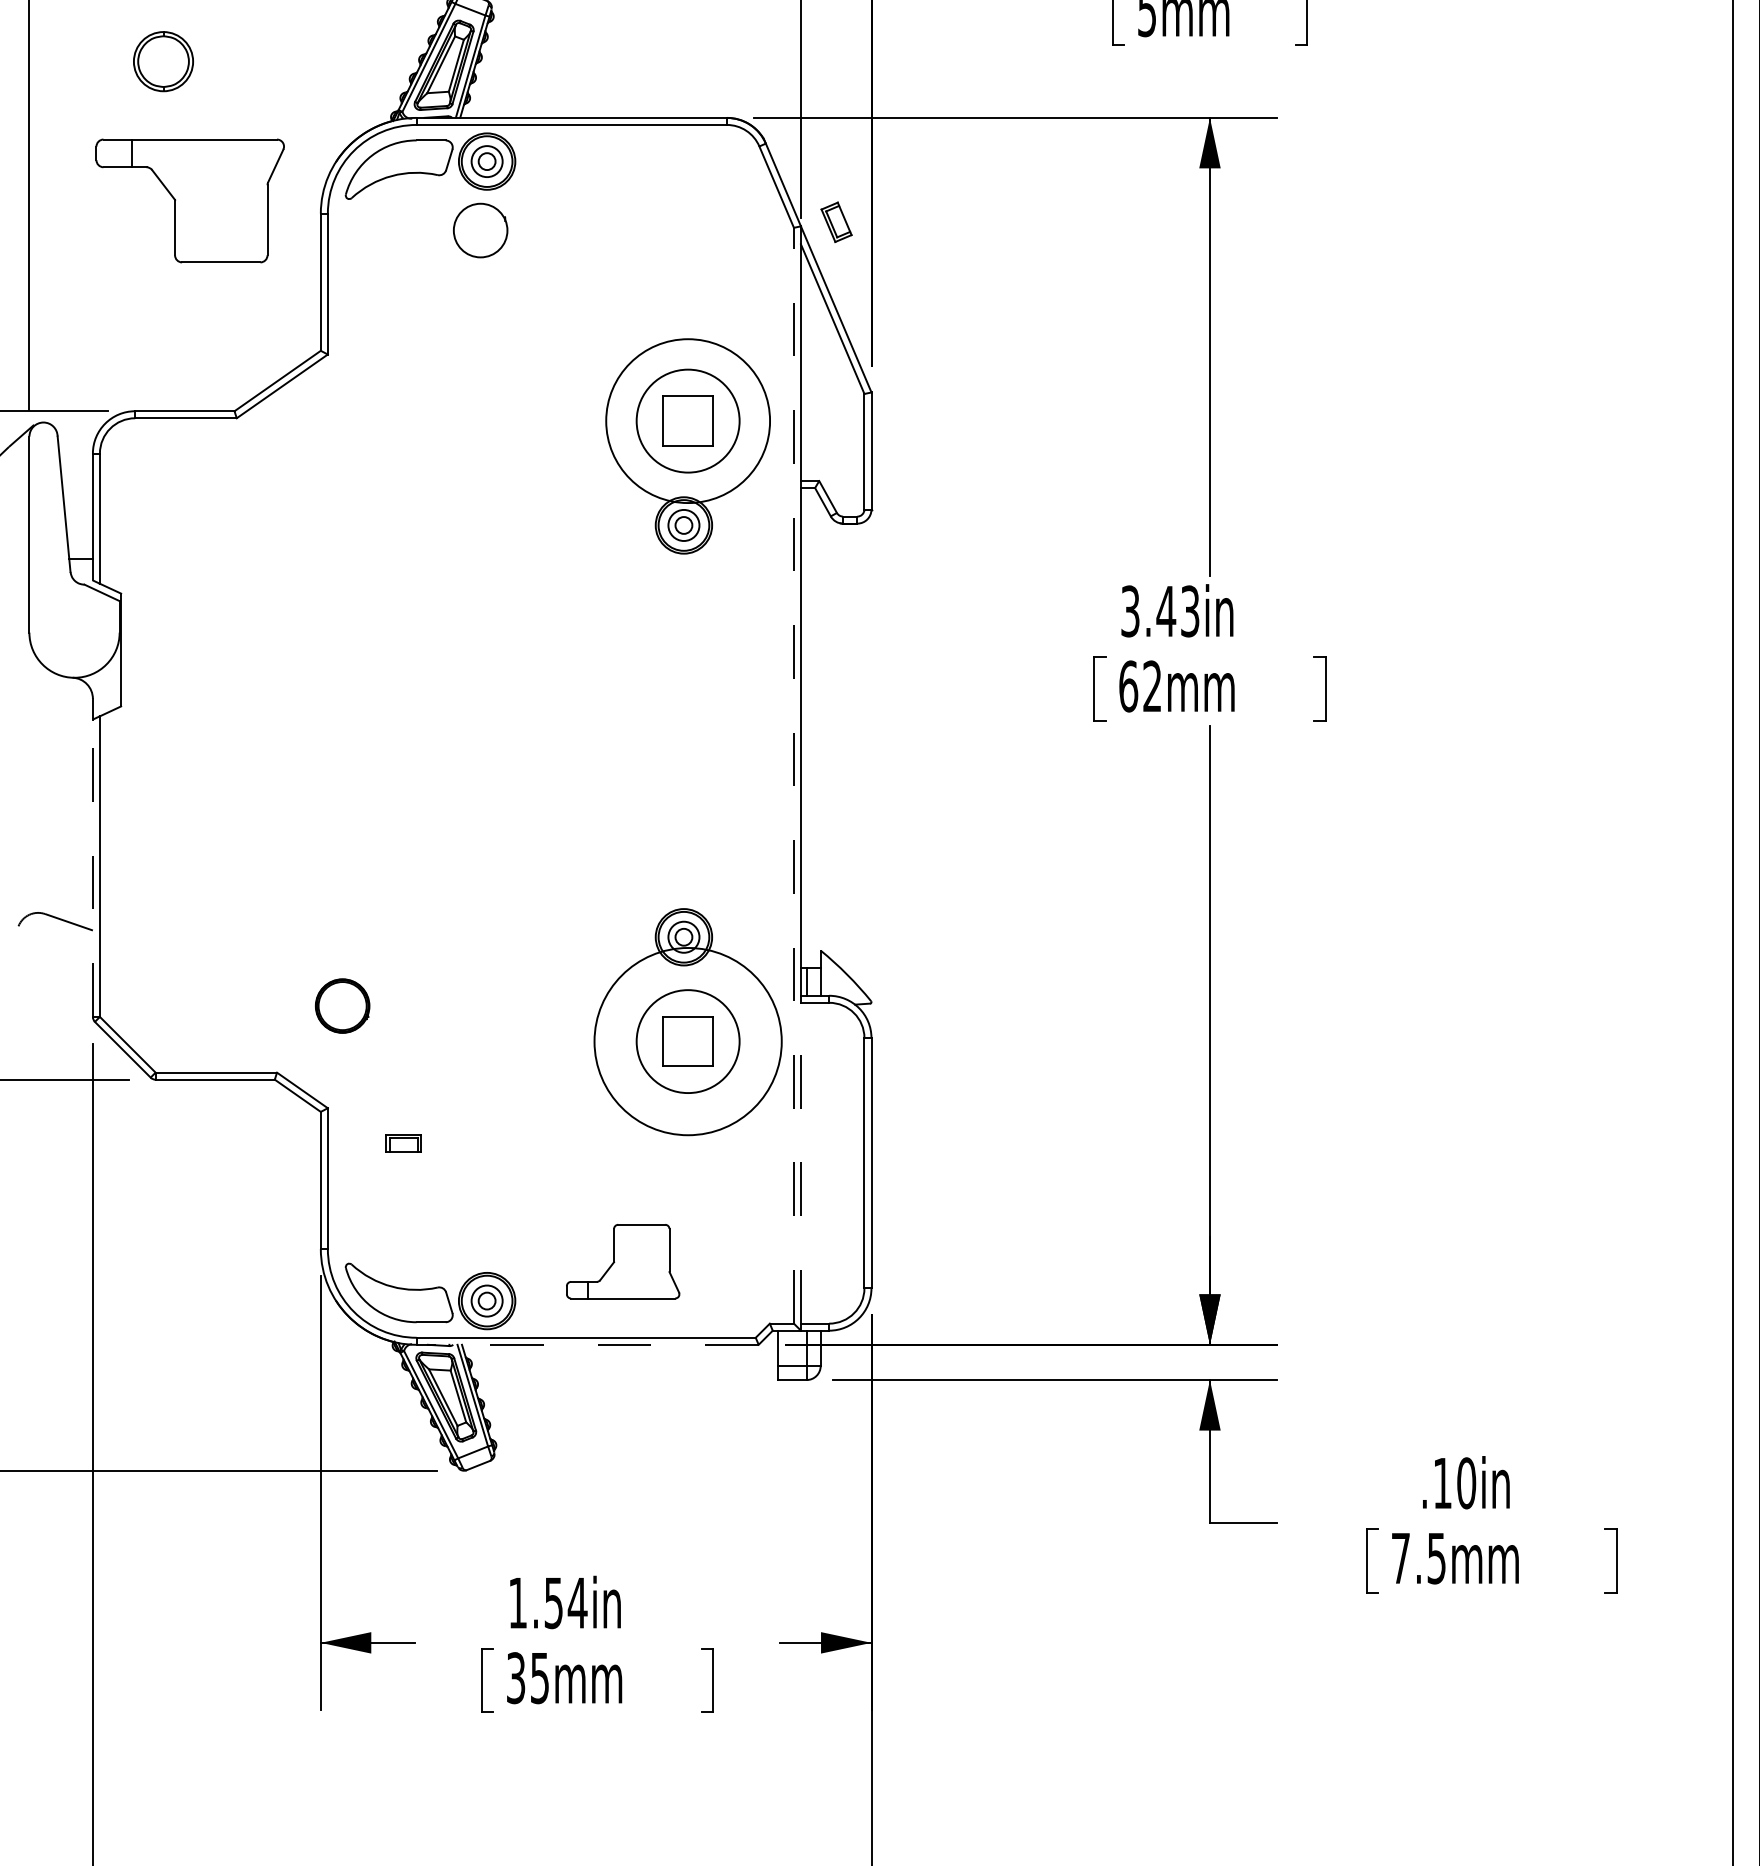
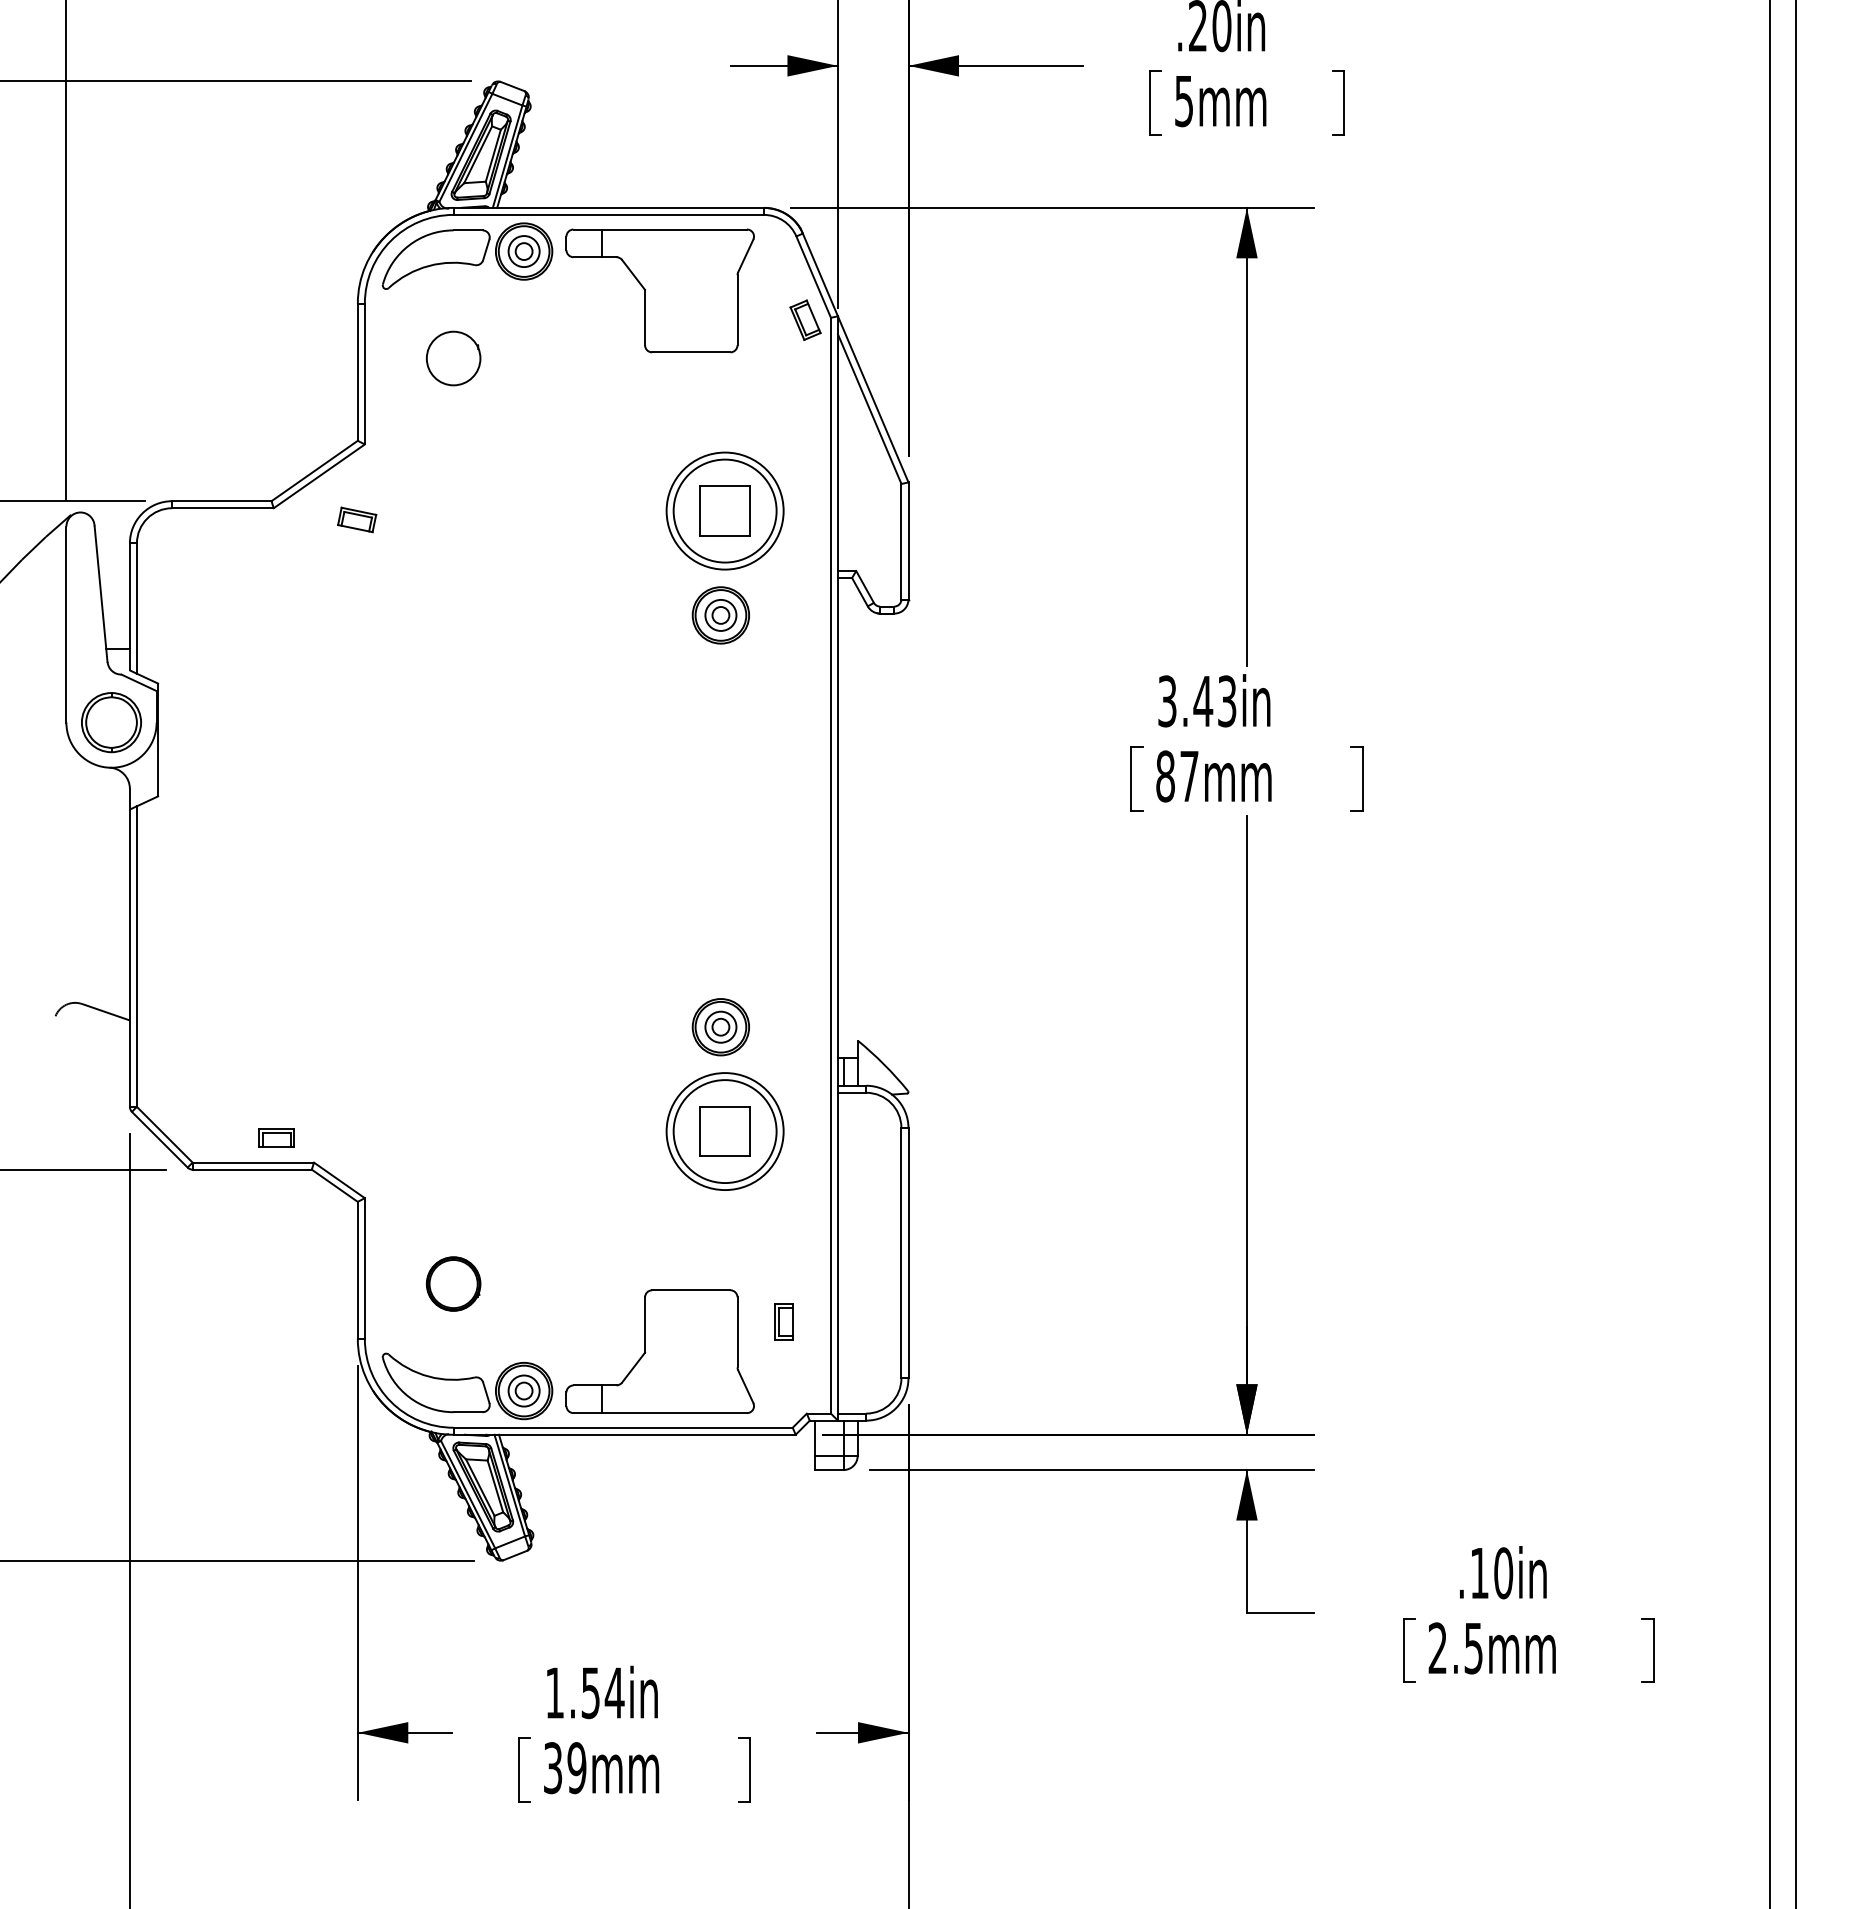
part: (163, 61) -> (111, 722), moved
part: (189, 200) -> (659, 290), moved
part: (836, 221) -> (805, 319), moved
part: (480, 230) -> (453, 358), moved
circle: (687, 420) -> (724, 510), size x0.71
part: (320, 429) -> (357, 519), added
text: (1140, 686) -> (1177, 776), 62mm -> 87mm
line: (793, 775) -> (830, 865), dashed -> solid
line: (92, 868) -> (129, 958), dashed -> solid
part: (342, 1005) -> (453, 1283), moved
circle: (687, 1041) -> (724, 1131), size x0.62
part: (403, 1142) -> (276, 1137), moved
line: (800, 1162) -> (837, 1252), dashed -> solid
part: (746, 1231) -> (783, 1321), added
part: (622, 1261) -> (659, 1351), size x1.67
line: (587, 1344) -> (624, 1434), dashed -> solid
text: (1400, 1557) -> (1437, 1647), 7.5mm -> 2.5mm
text: (539, 1677) -> (576, 1767), 35mm -> 39mm

